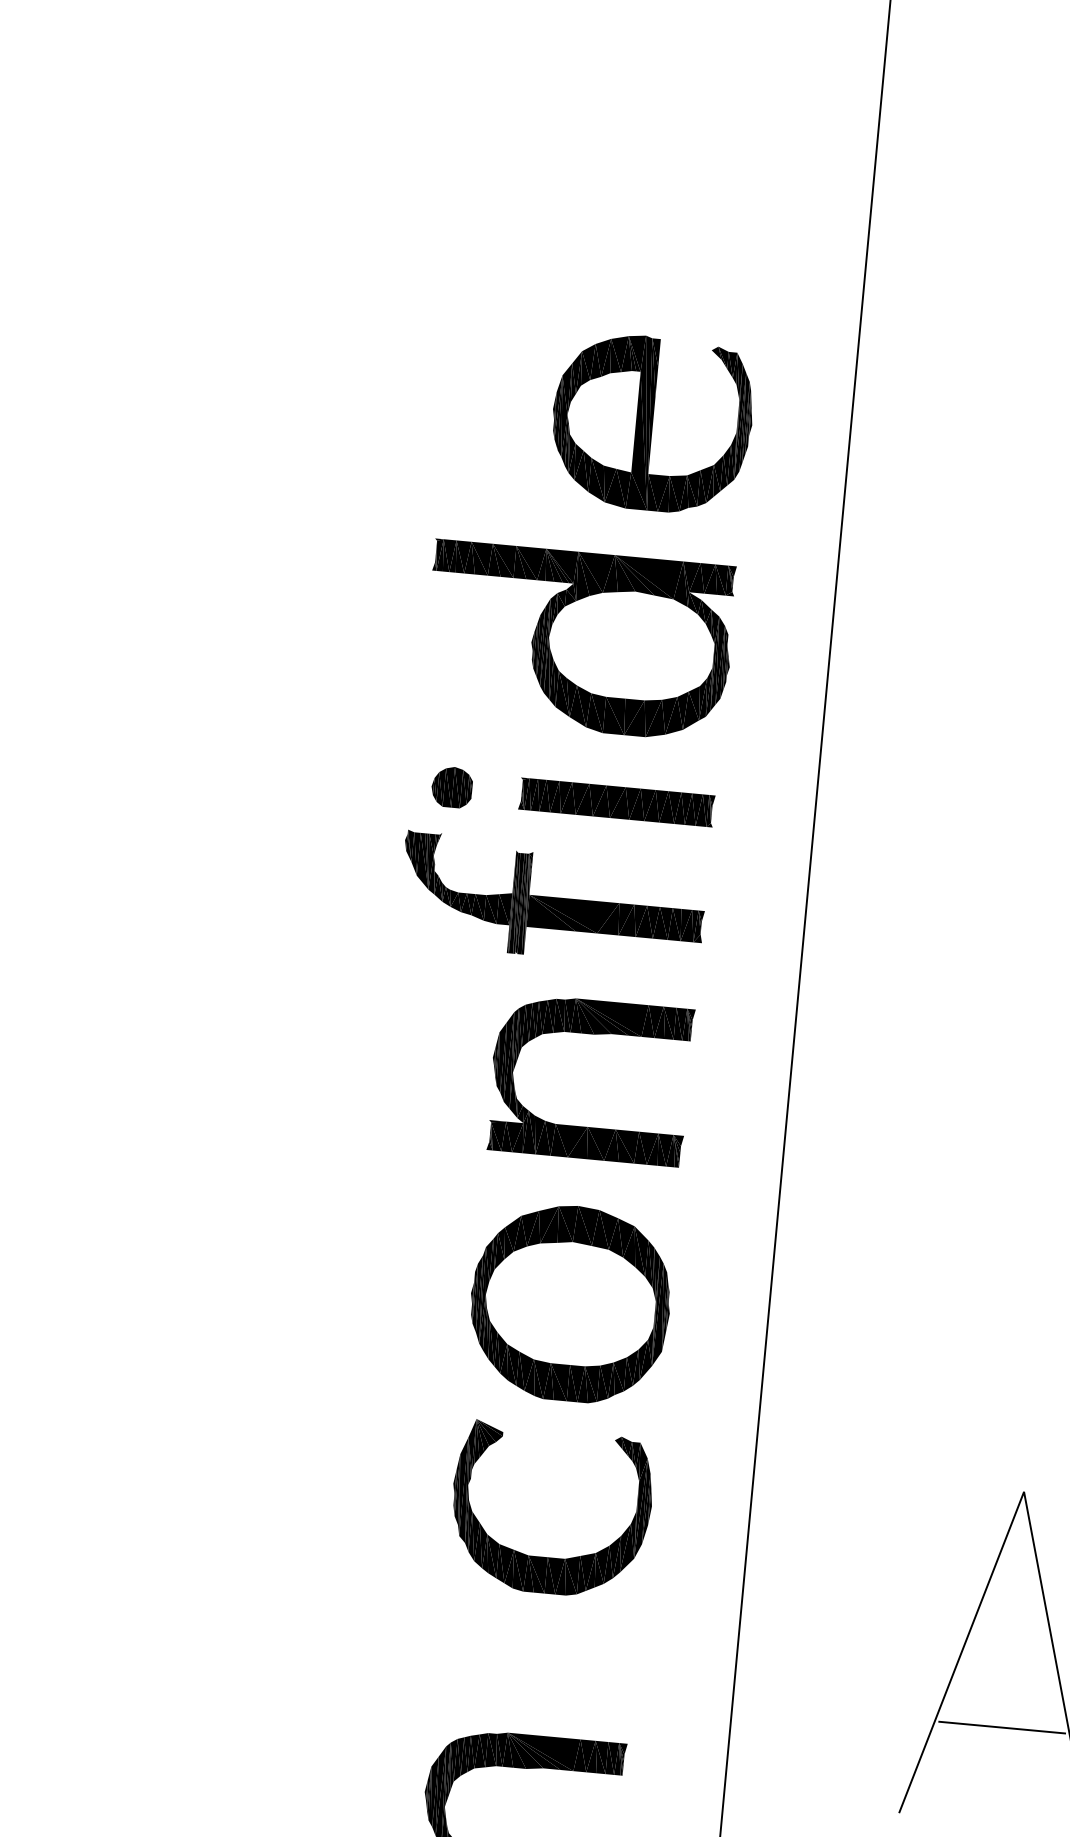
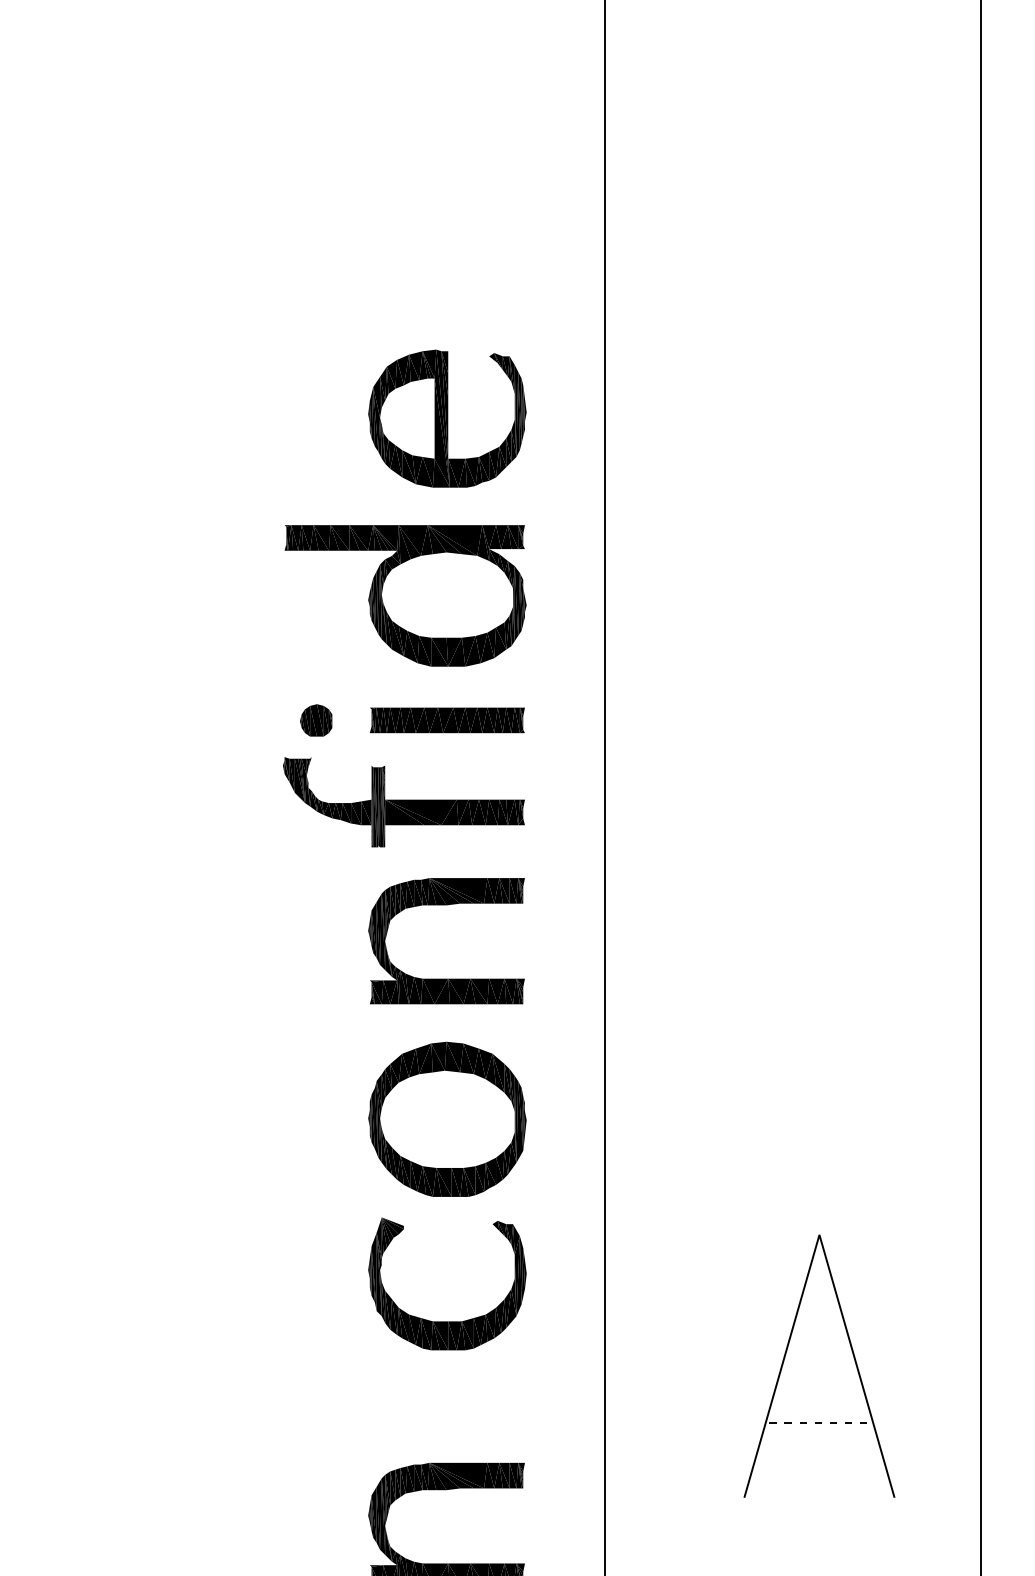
line: (1002, 1727) -> (819, 1422), solid -> dashed

